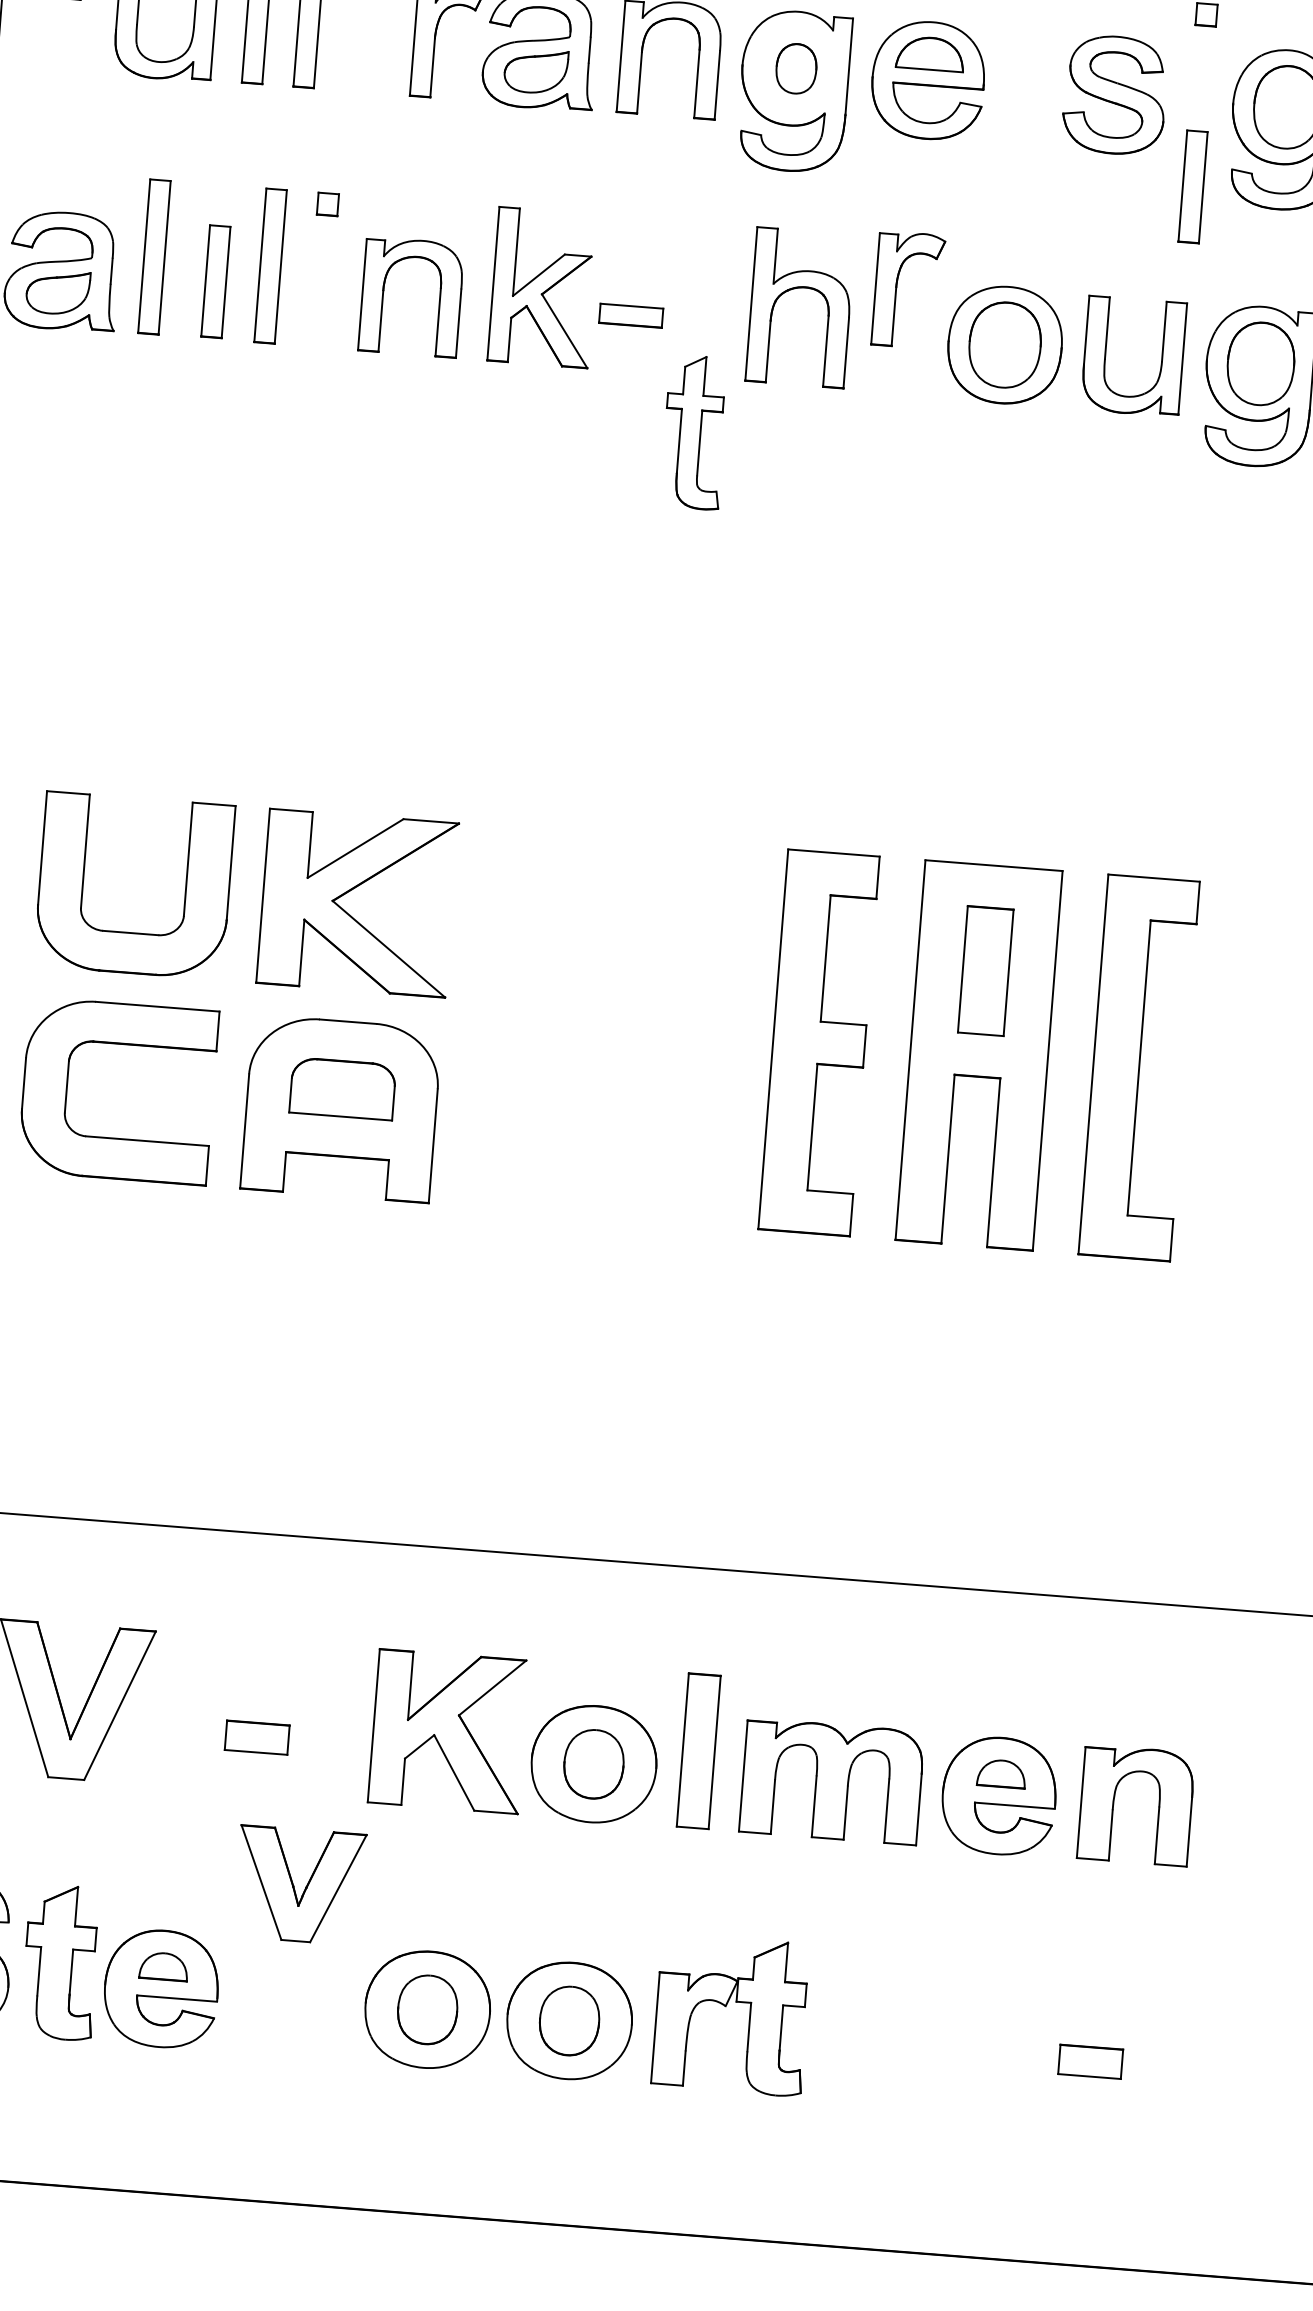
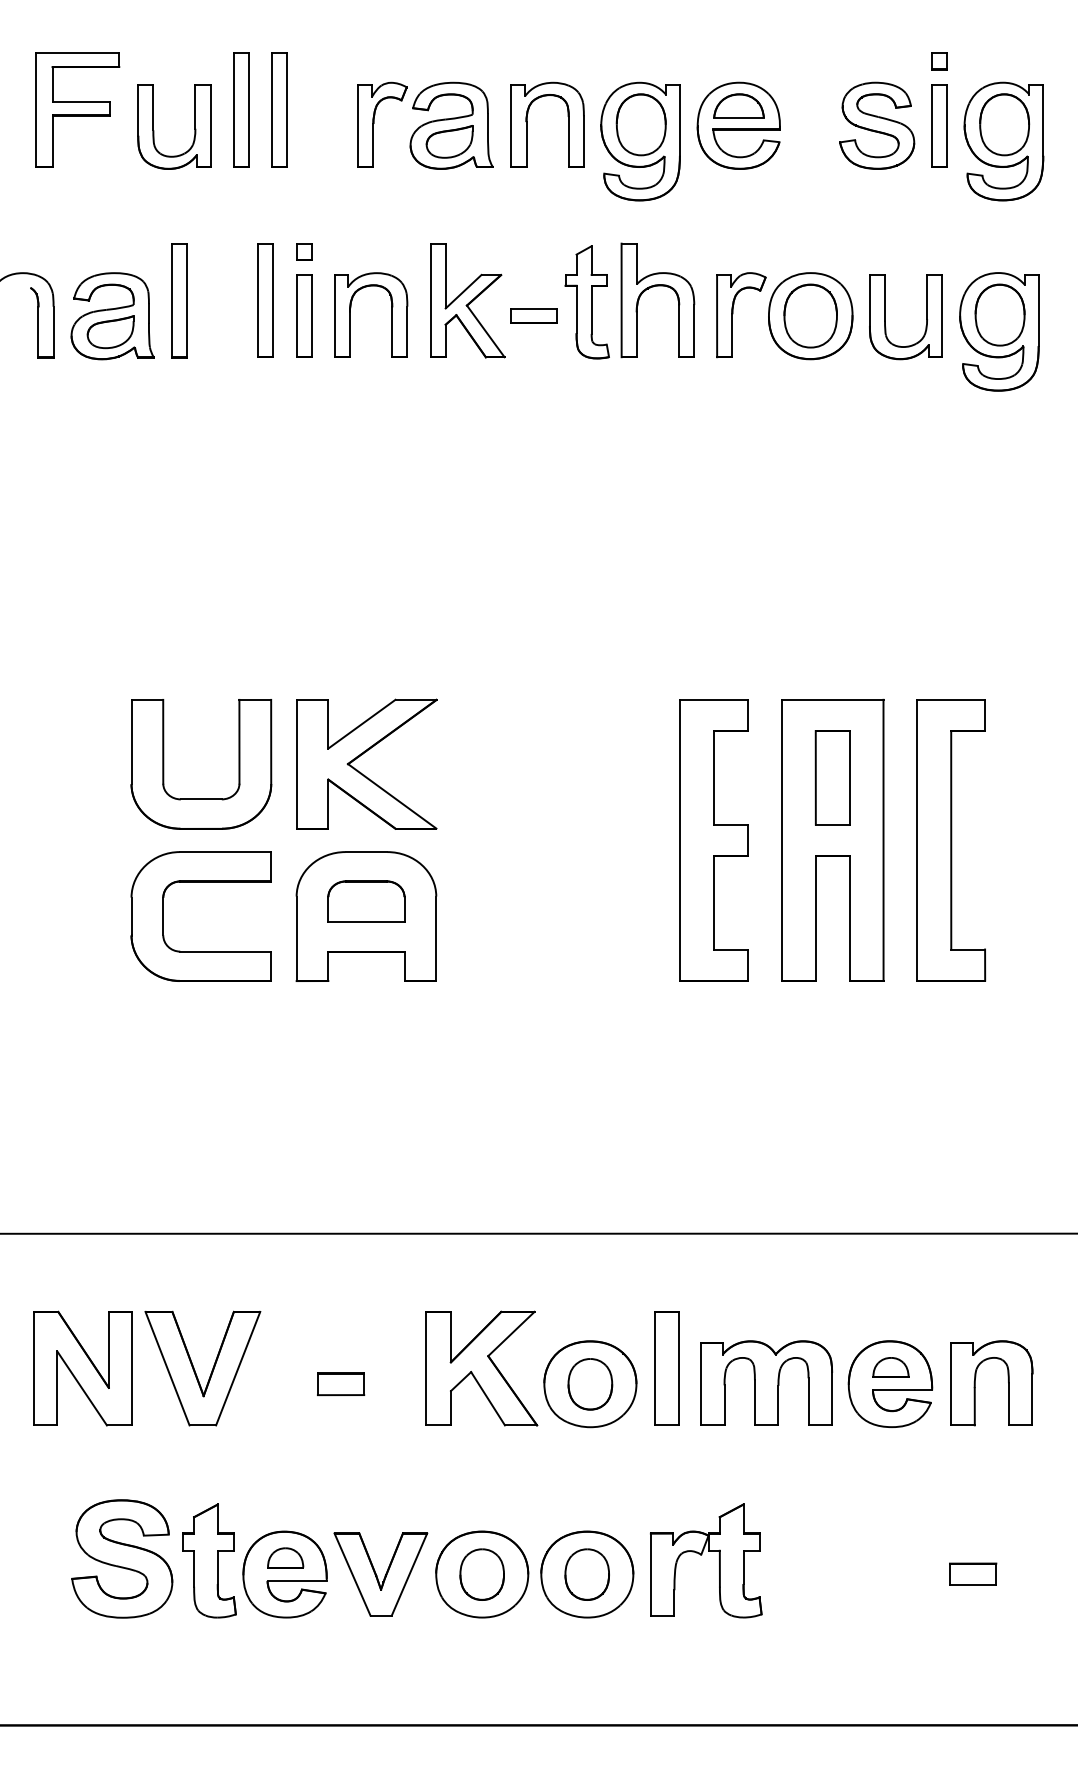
part: (795, 68) -> (640, 124), size x1.67
part: (1192, 186) -> (939, 125), moved
part: (216, 280) -> (304, 315), moved
part: (897, 288) -> (733, 314), moved
part: (693, 432) -> (586, 302), moved
part: (299, 1885) -> (380, 1574), moved

